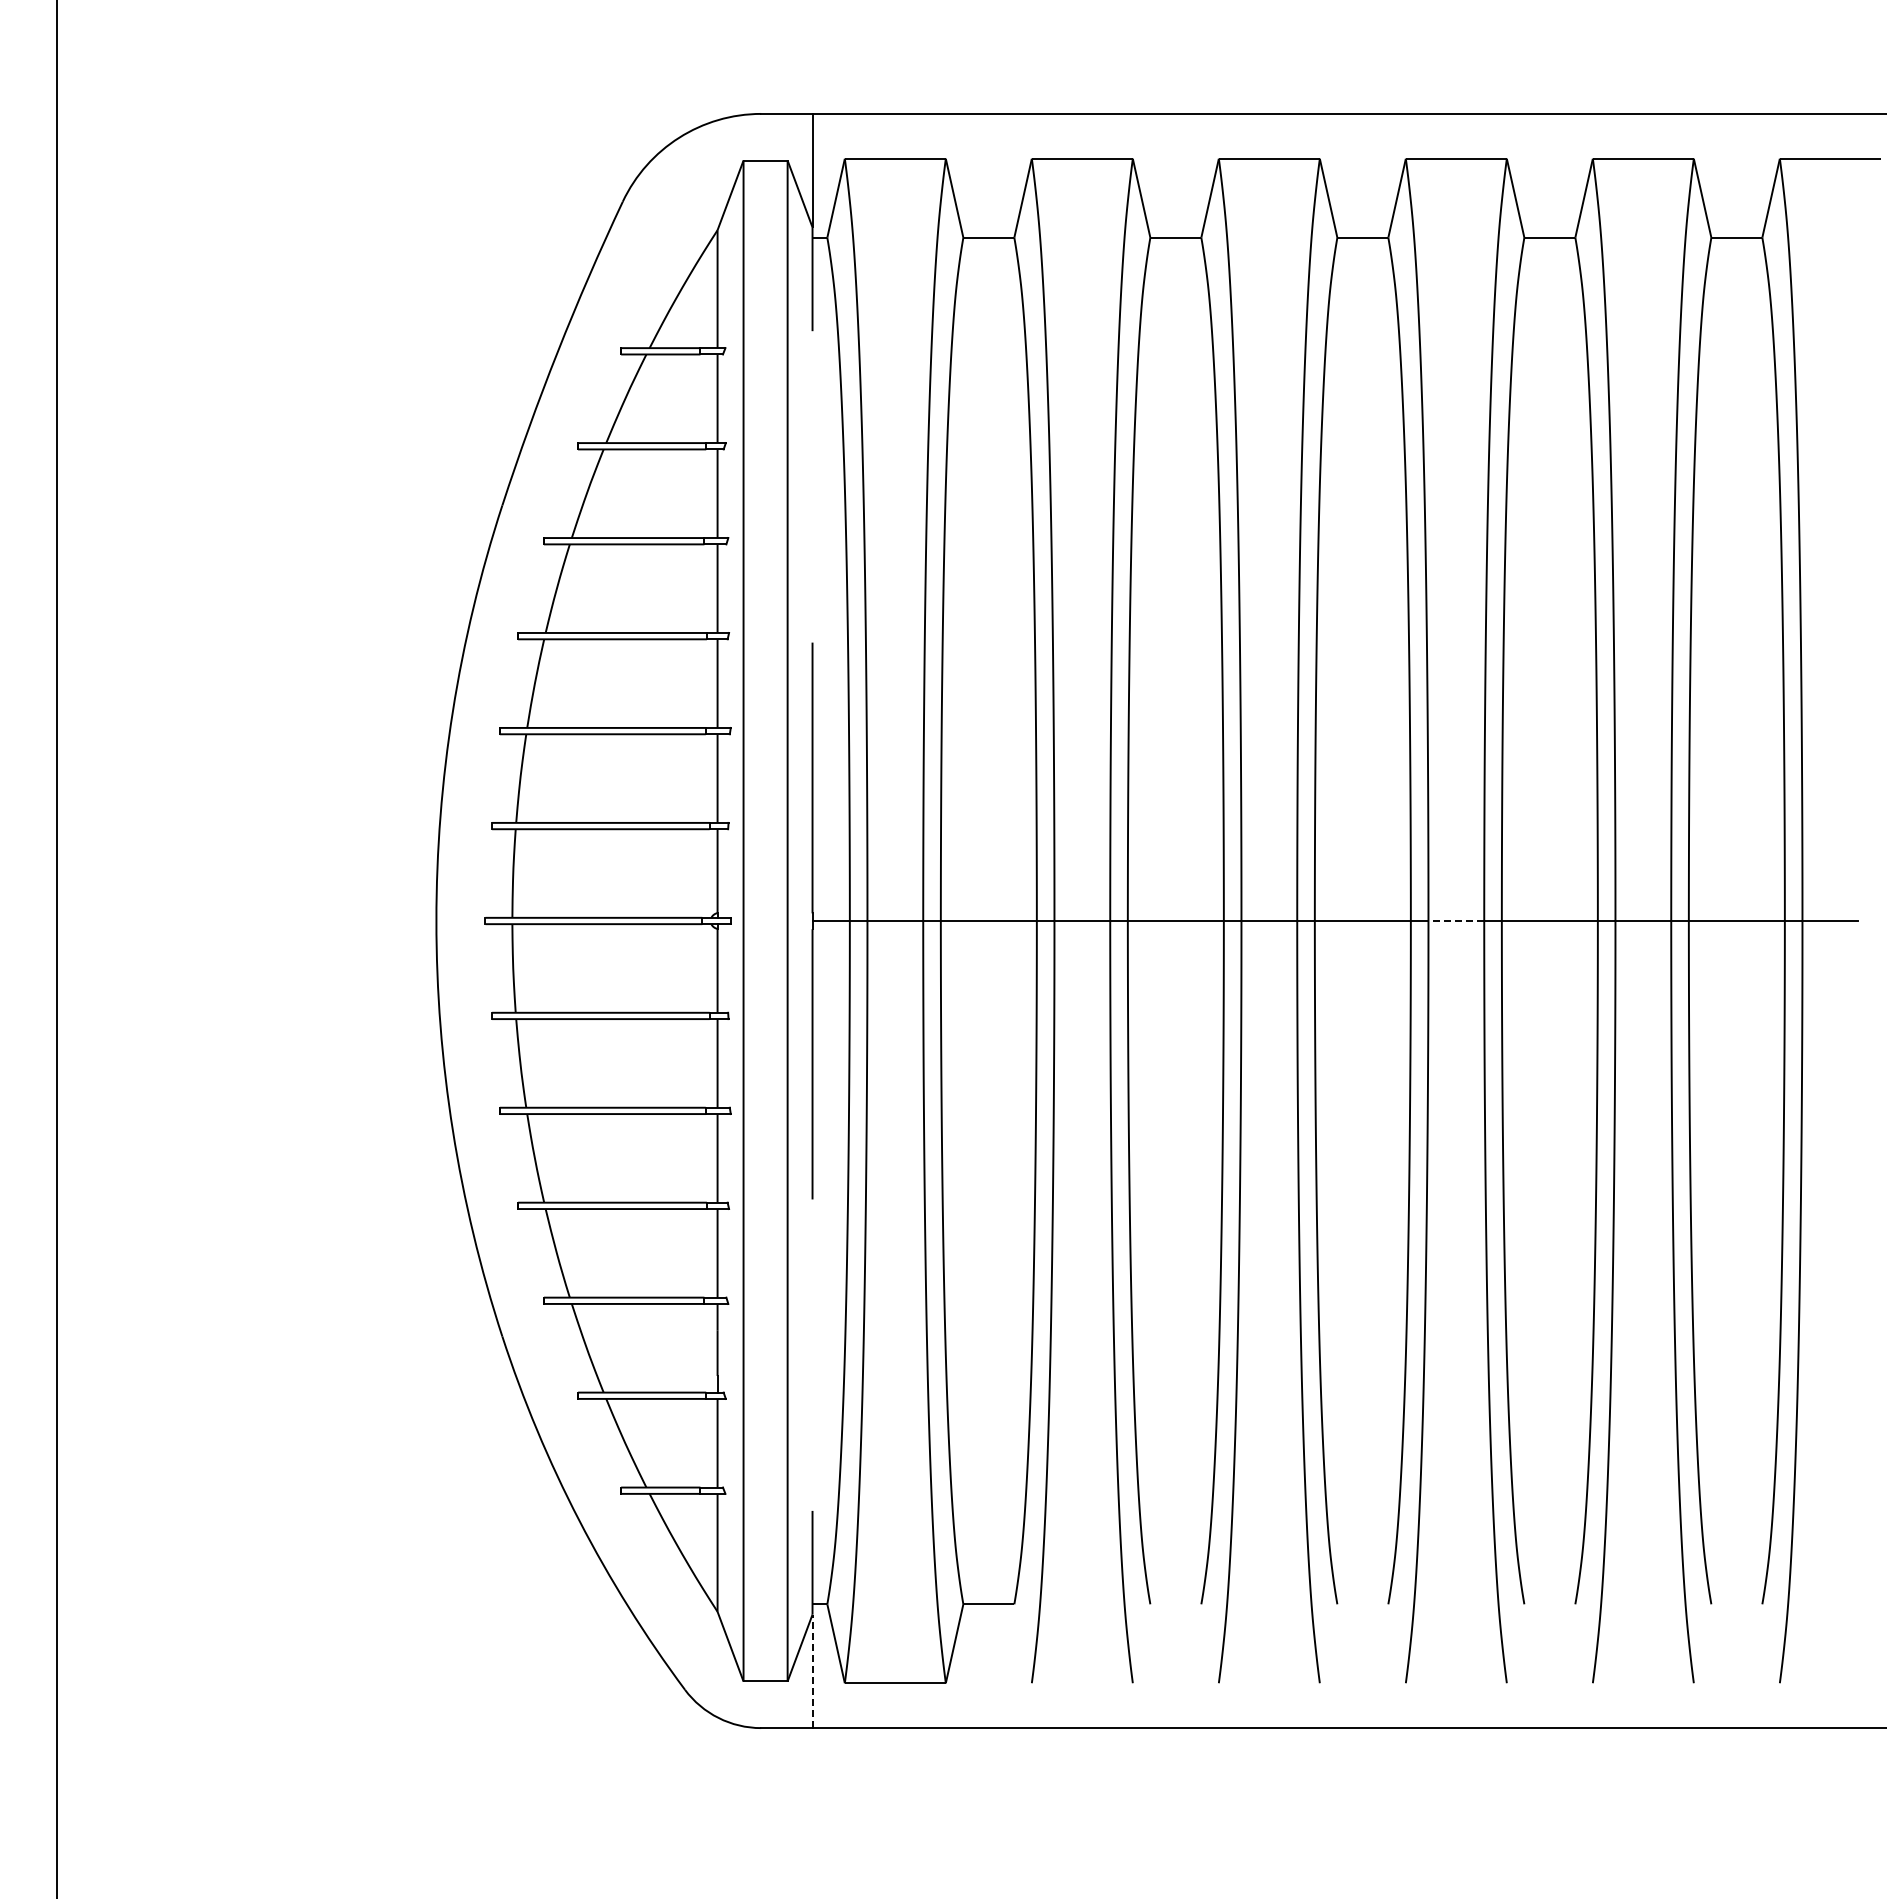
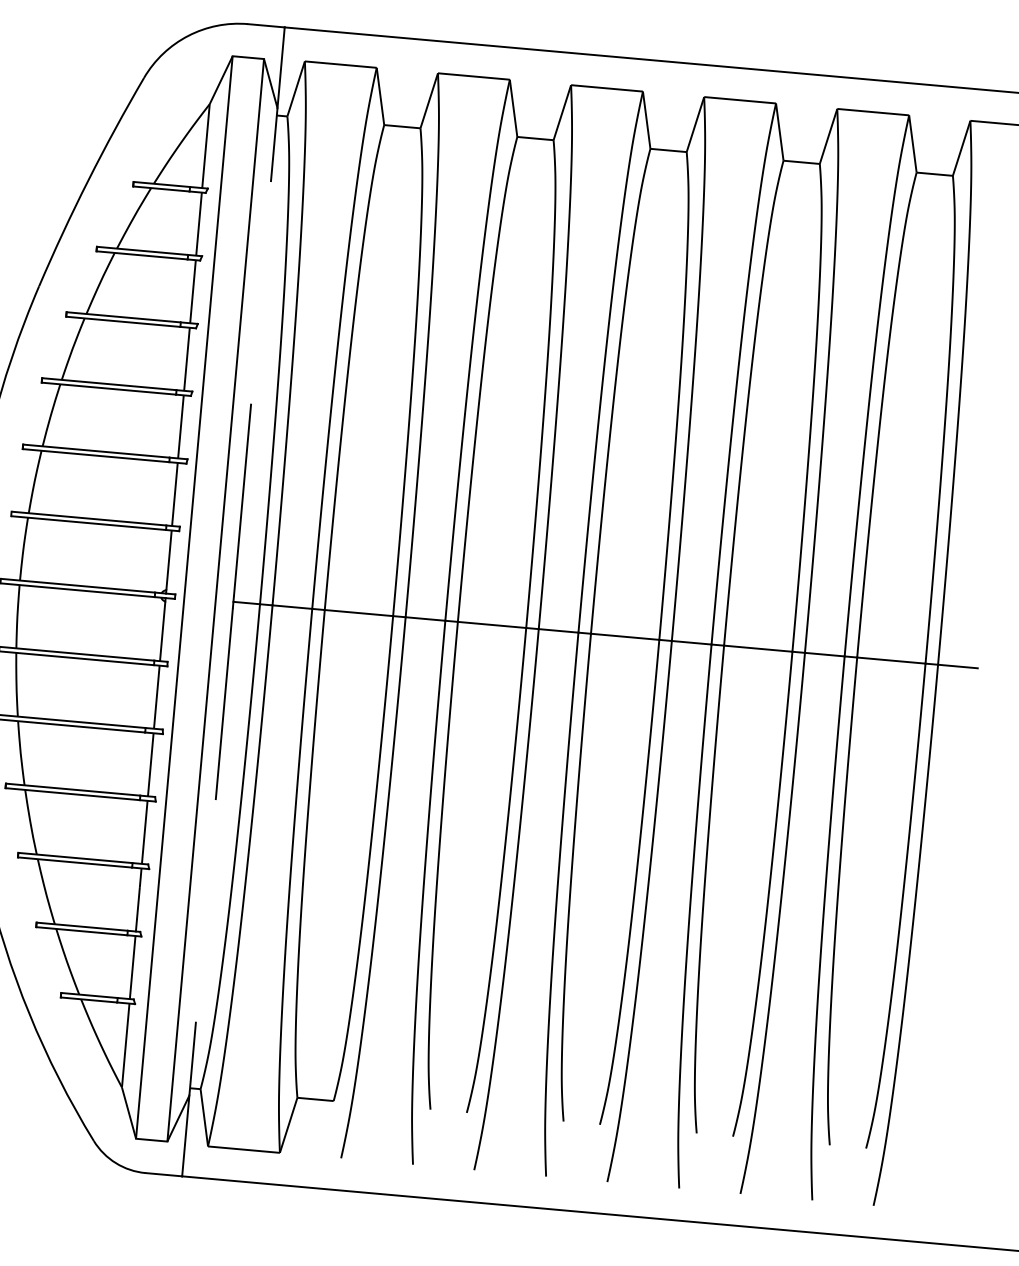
line: (1456, 921) -> (691, 643), dashed -> solid
line: (812, 1671) -> (185, 1136), dashed -> solid

